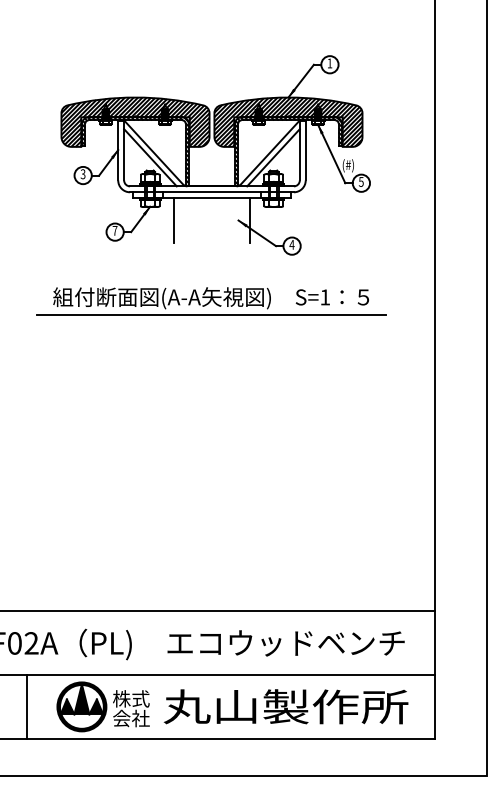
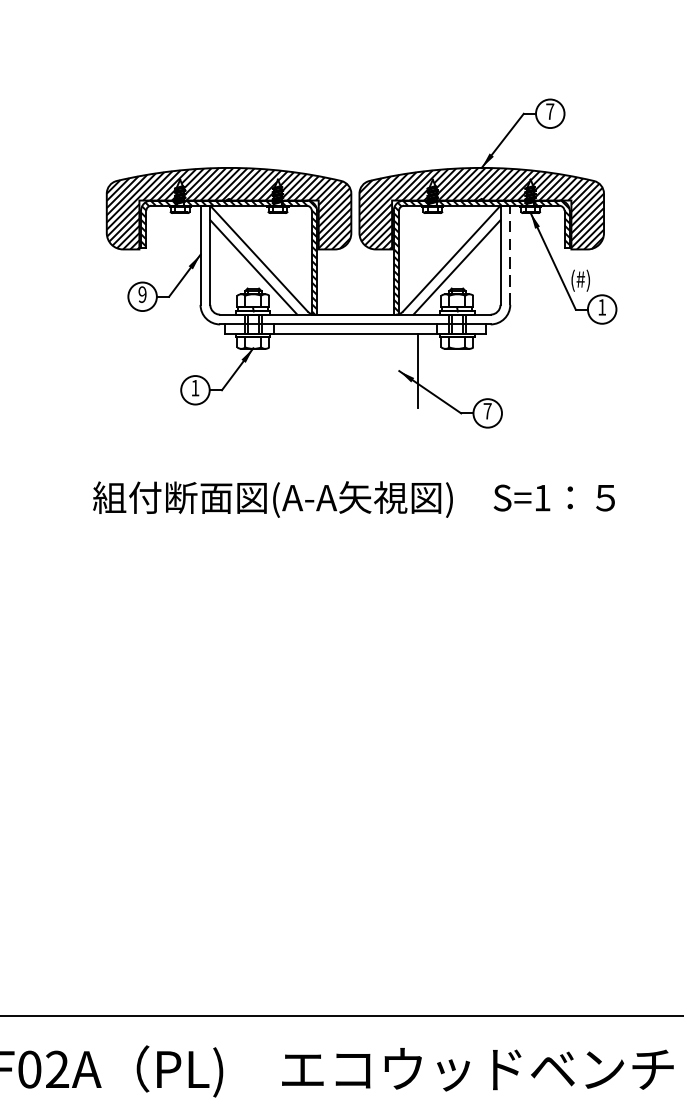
text: (329, 63) -> (549, 111), 1 -> 7
line: (305, 150) -> (509, 255), solid -> dashed
text: (82, 174) -> (141, 295), 3 -> 9
text: (360, 181) -> (600, 306), 5 -> 1
line: (174, 220) -> (293, 371), removed
text: (114, 230) -> (194, 387), 7 -> 1
text: (291, 244) -> (486, 410), 4 -> 7
line: (210, 315) -> (352, 527), removed

